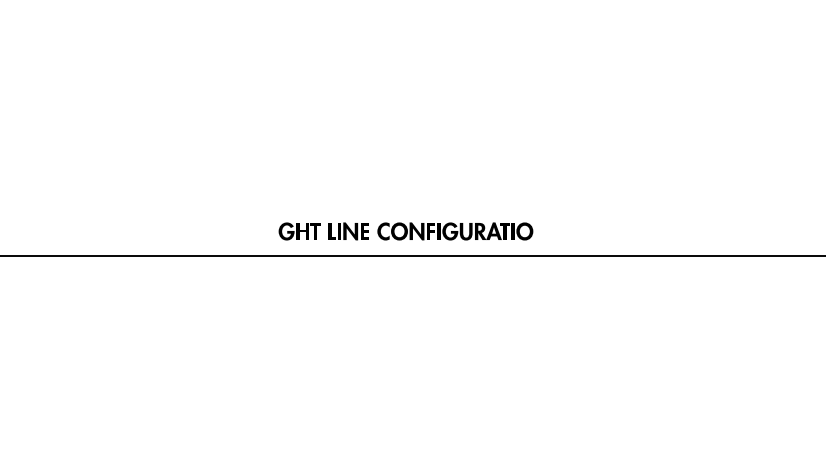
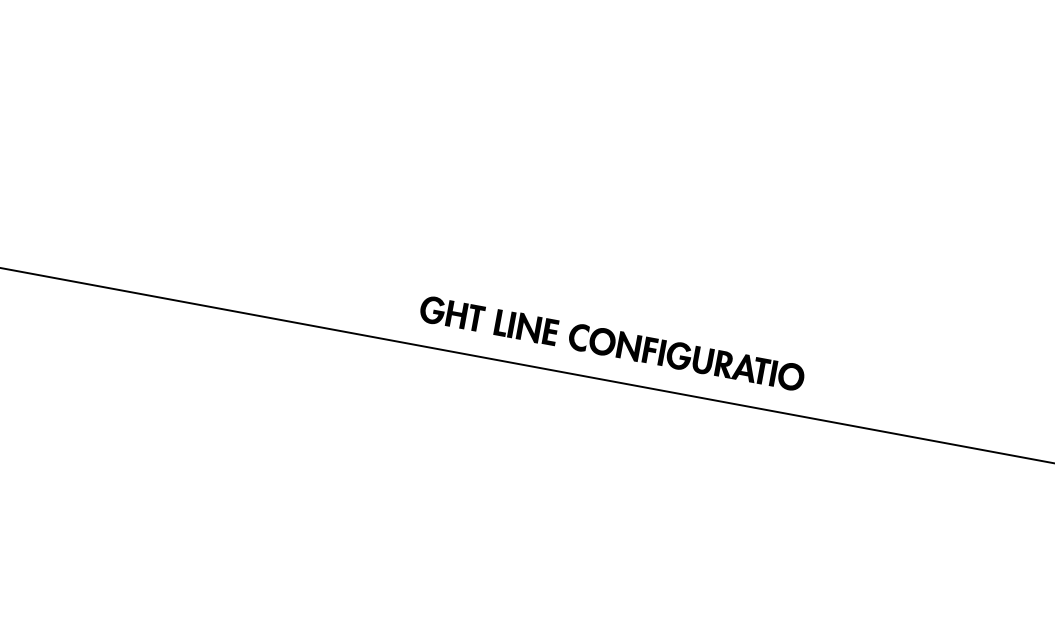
part: (405, 231) -> (611, 343), moved

